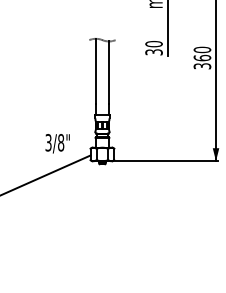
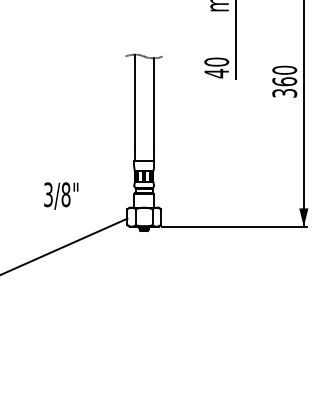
text: (153, 52) -> (216, 73), 30 -> 40
text: (57, 143) -> (61, 195), moved

